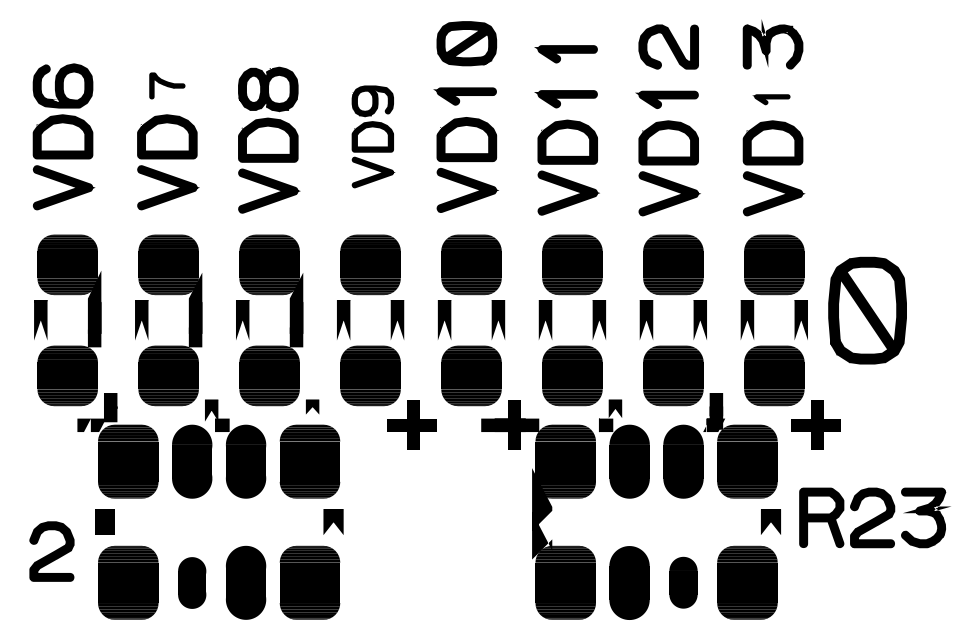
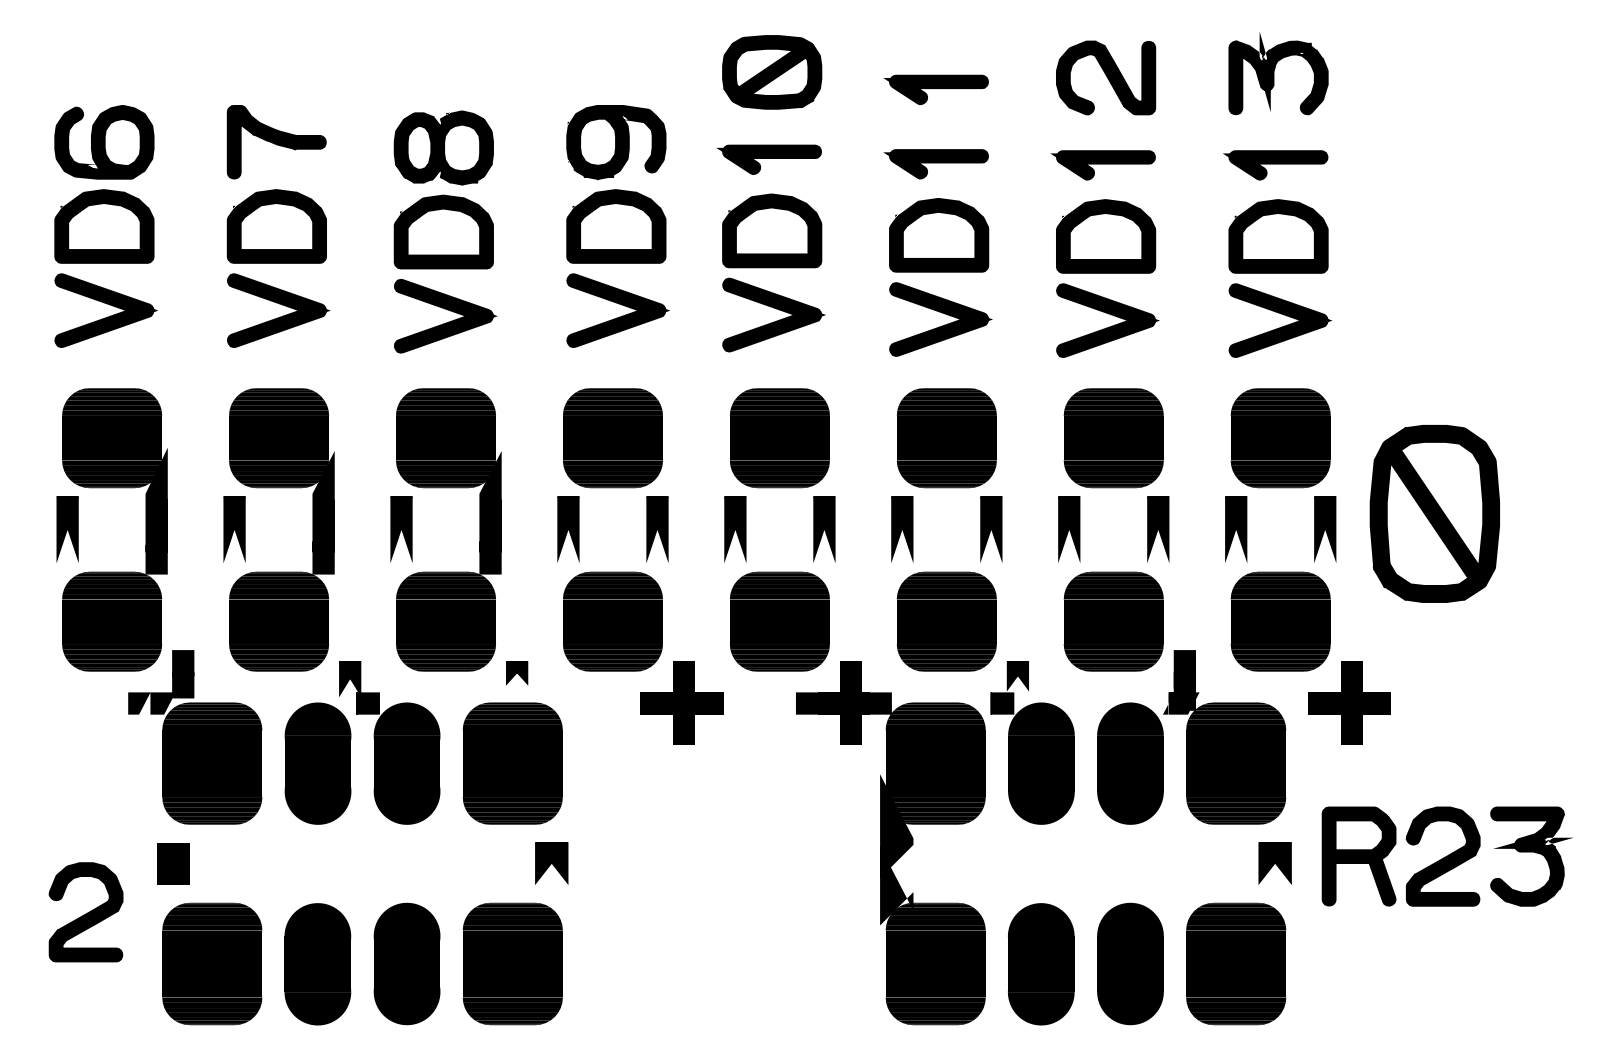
part: (167, 85) -> (277, 141), size x1.67
part: (771, 99) -> (1275, 164), size x1.67
part: (373, 136) -> (617, 225), size x1.43
part: (192, 582) -> (318, 963), size x1.43
part: (683, 582) -> (1130, 963), size x1.43

